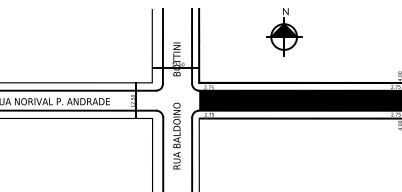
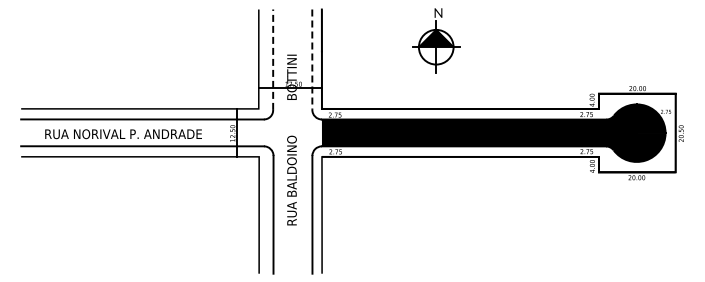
line: (163, 46) -> (273, 59), solid -> dashed
line: (192, 46) -> (312, 60), solid -> dashed

